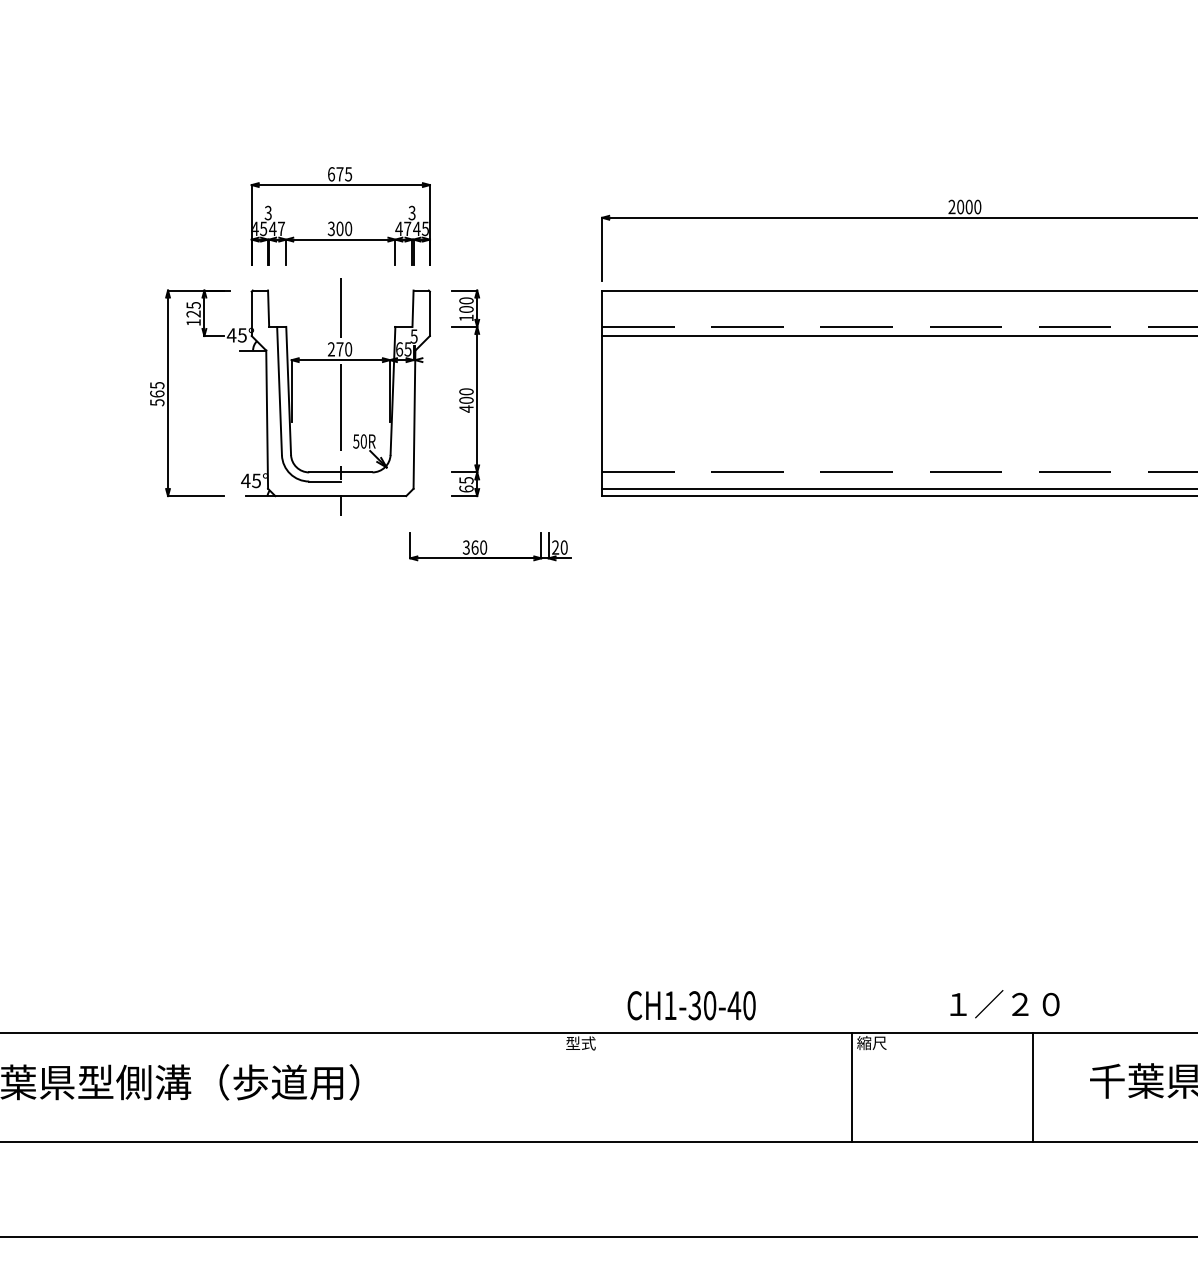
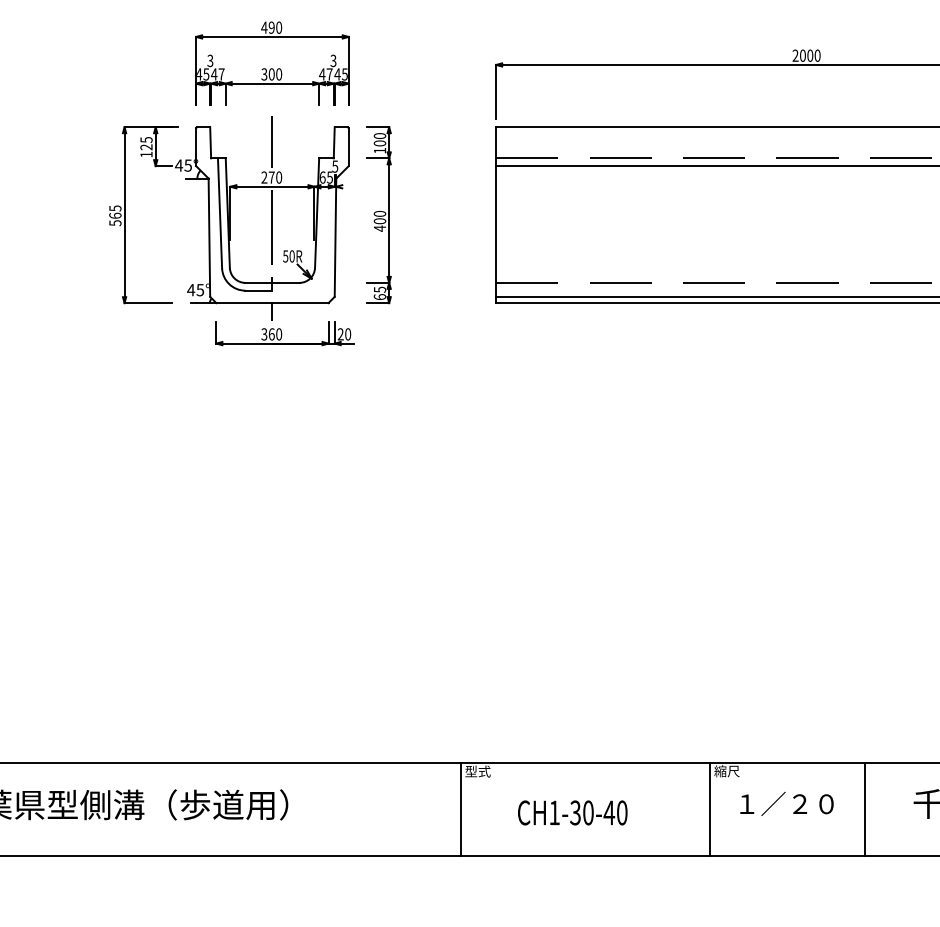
text: (339, 174) -> (271, 27), 675 -> 490
part: (490, 546) -> (285, 333), moved
text: (1004, 1004) -> (786, 804), moved
text: (691, 1005) -> (572, 812), moved
line: (560, 1087) -> (460, 809), added

